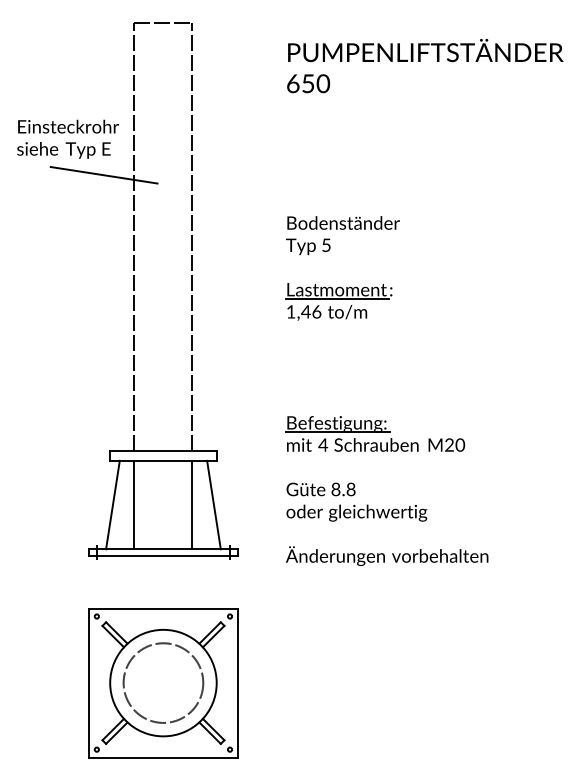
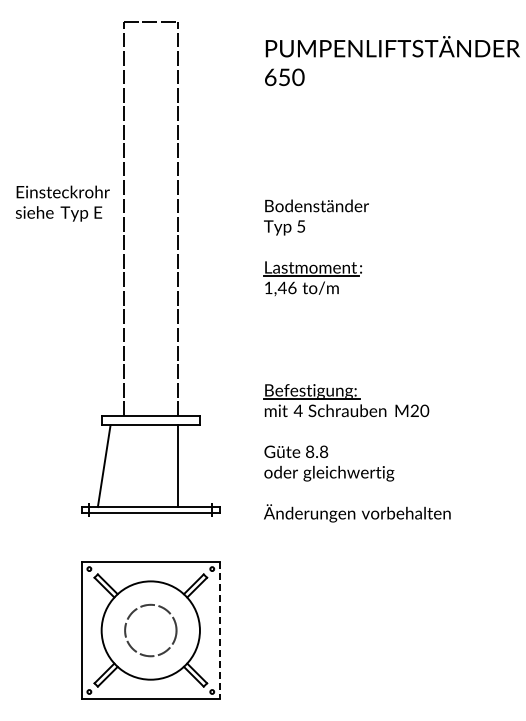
text: (67, 139) -> (62, 203), moved
line: (103, 174) -> (95, 161), removed
line: (134, 505) -> (124, 466), removed
line: (214, 505) -> (197, 466), removed
circle: (163, 683) -> (150, 630), size x0.7
line: (237, 683) -> (219, 630), solid -> dashed

